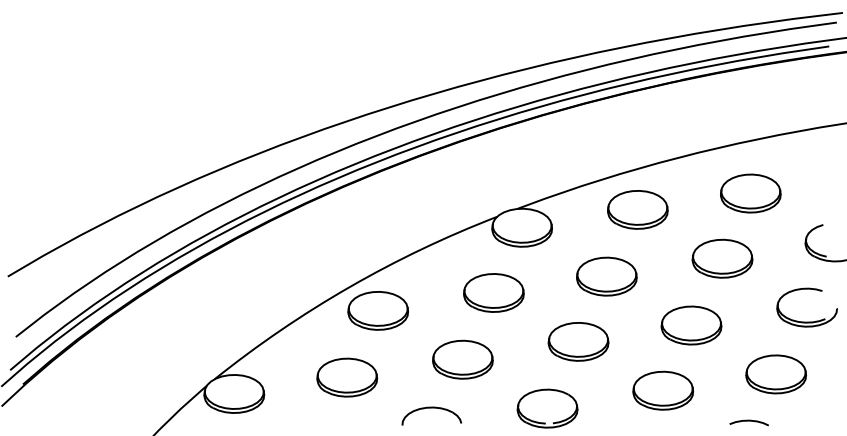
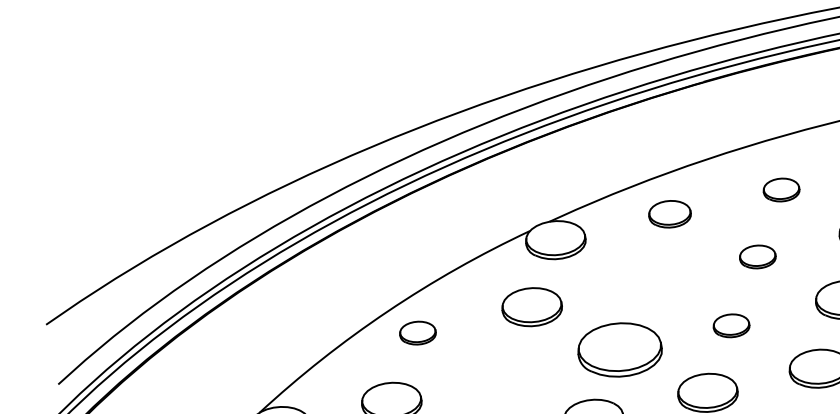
part: (750, 193) -> (781, 190), size x0.6
part: (637, 209) -> (669, 213), size x0.7
part: (722, 258) -> (757, 256), size x0.6
part: (606, 276) -> (643, 282), removed
part: (377, 310) -> (417, 332), size x0.6
part: (691, 325) -> (731, 325), size x0.6
part: (578, 341) -> (619, 349), size x1.4
part: (462, 359) -> (505, 375), removed

